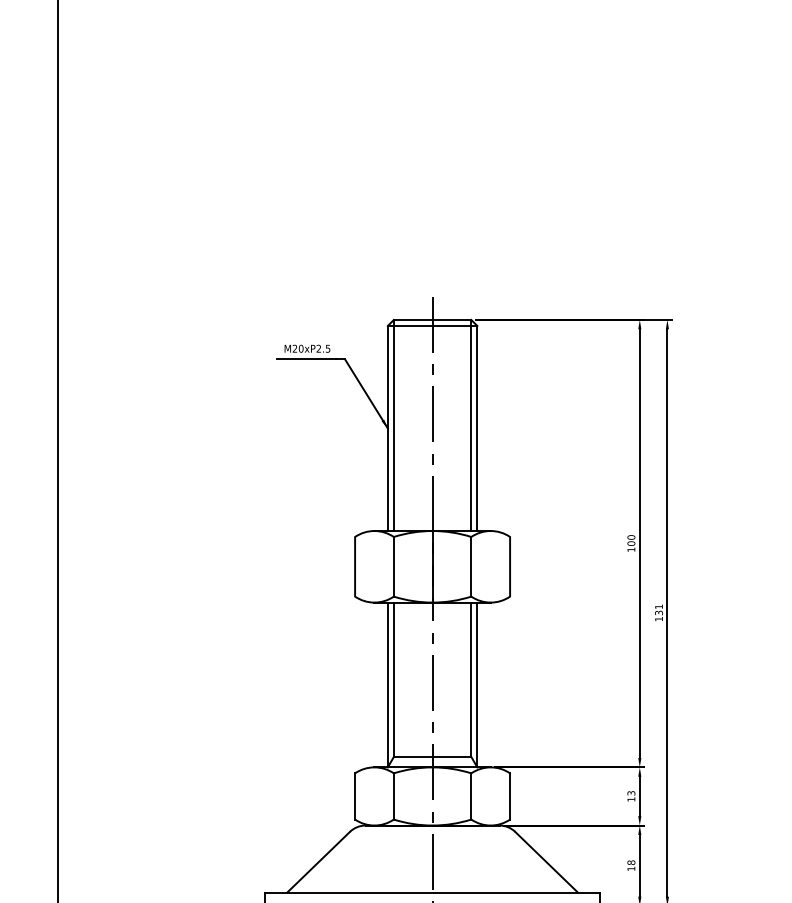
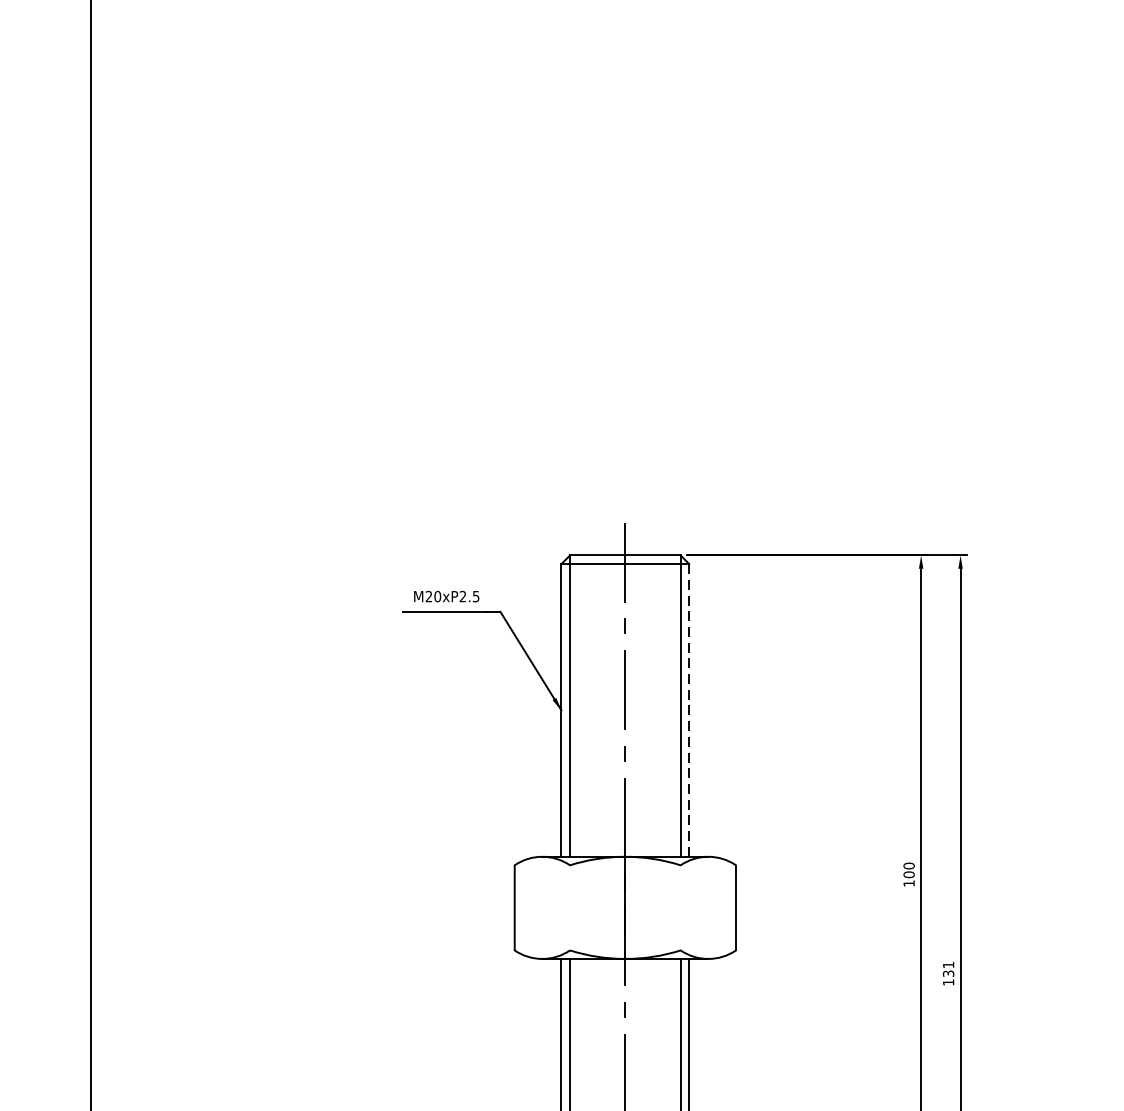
line: (477, 428) -> (689, 710), solid -> dashed
line: (393, 566) -> (569, 907), removed
line: (471, 566) -> (680, 907), removed

